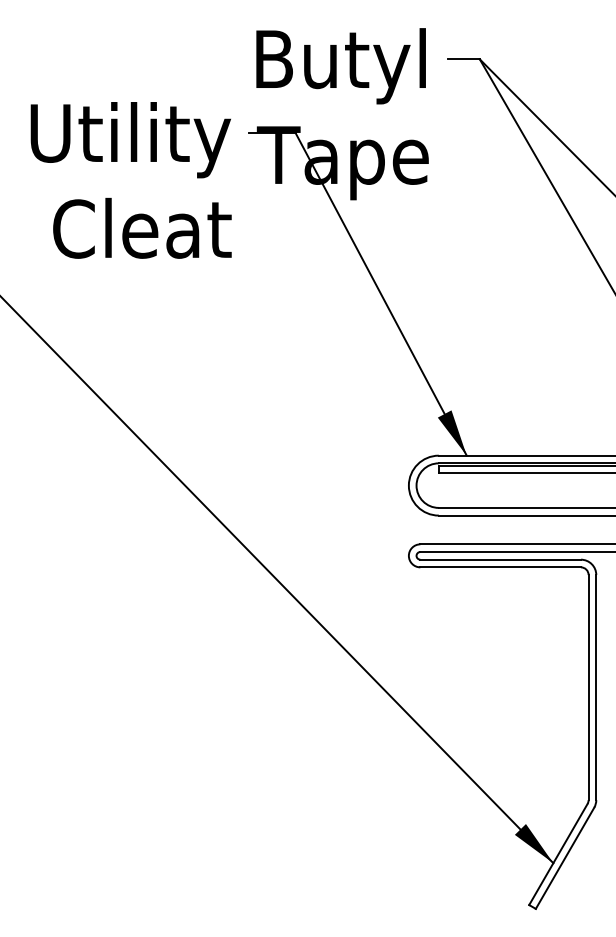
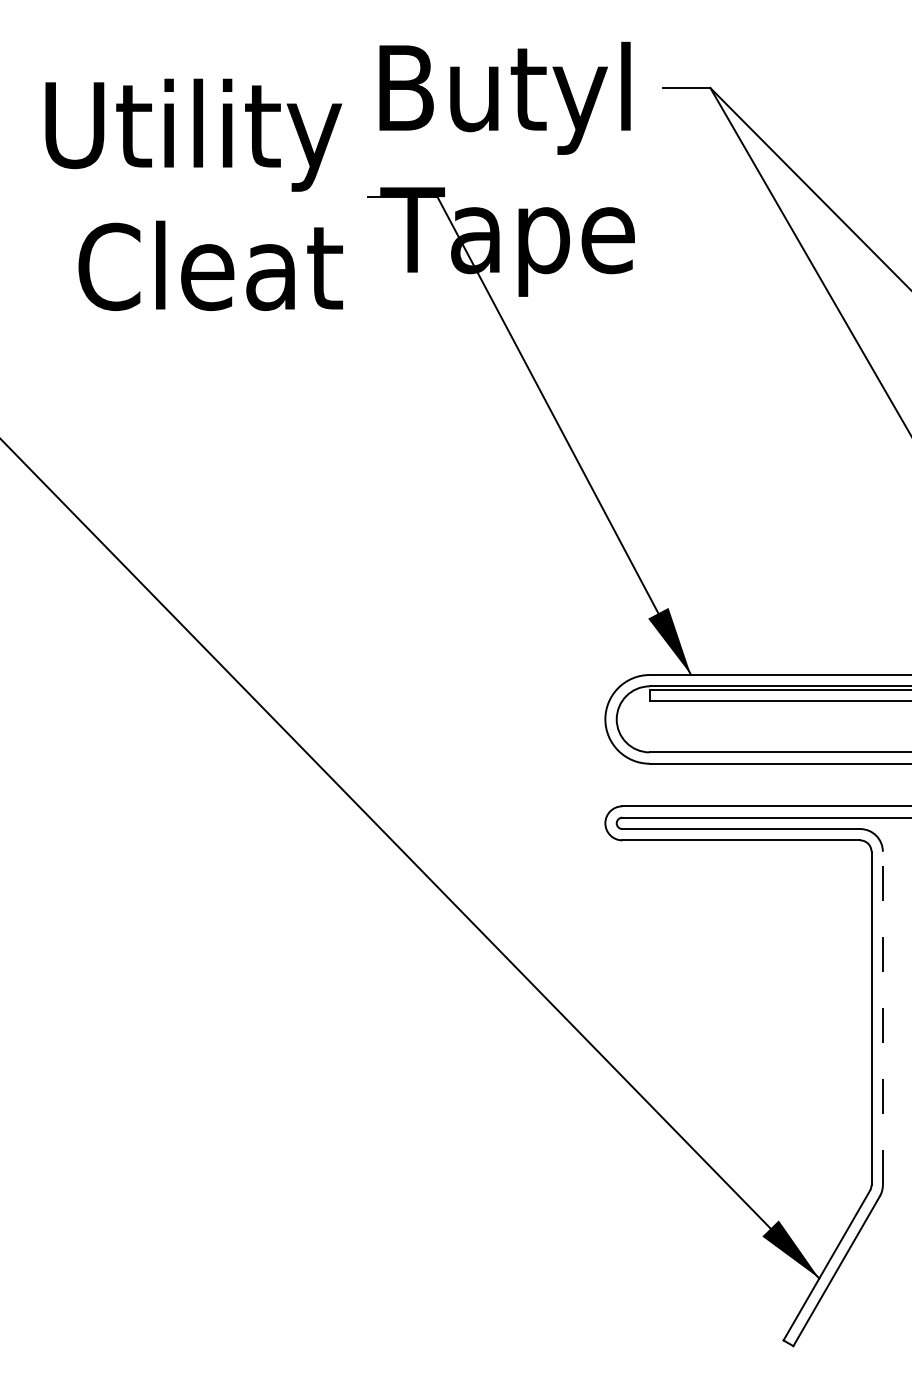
text: (130, 180) -> (193, 194), moved
line: (596, 687) -> (883, 1018), solid -> dashed

